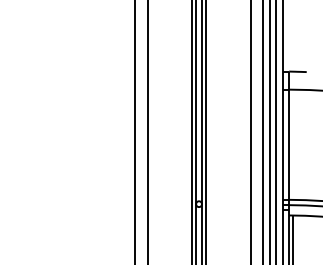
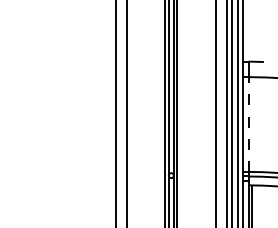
line: (288, 144) -> (248, 124), solid -> dashed

